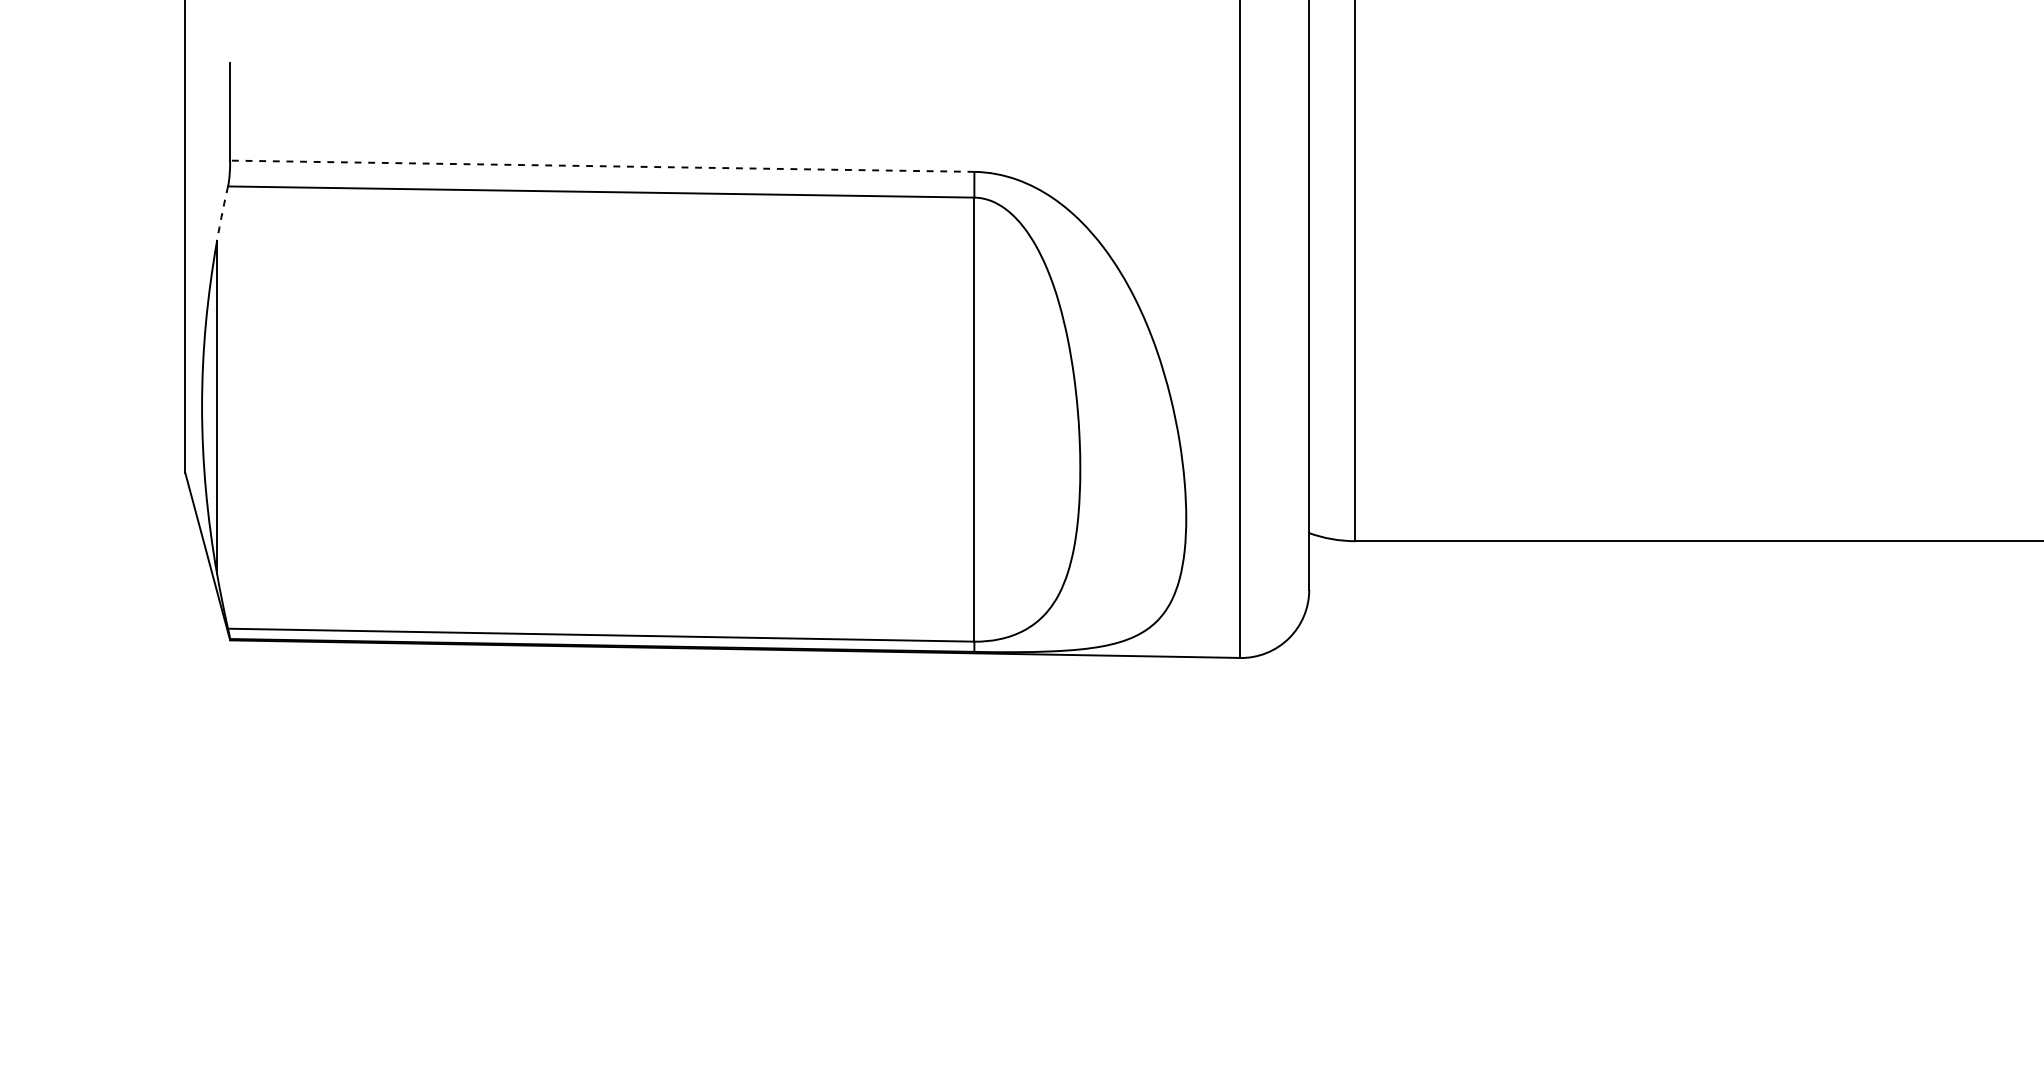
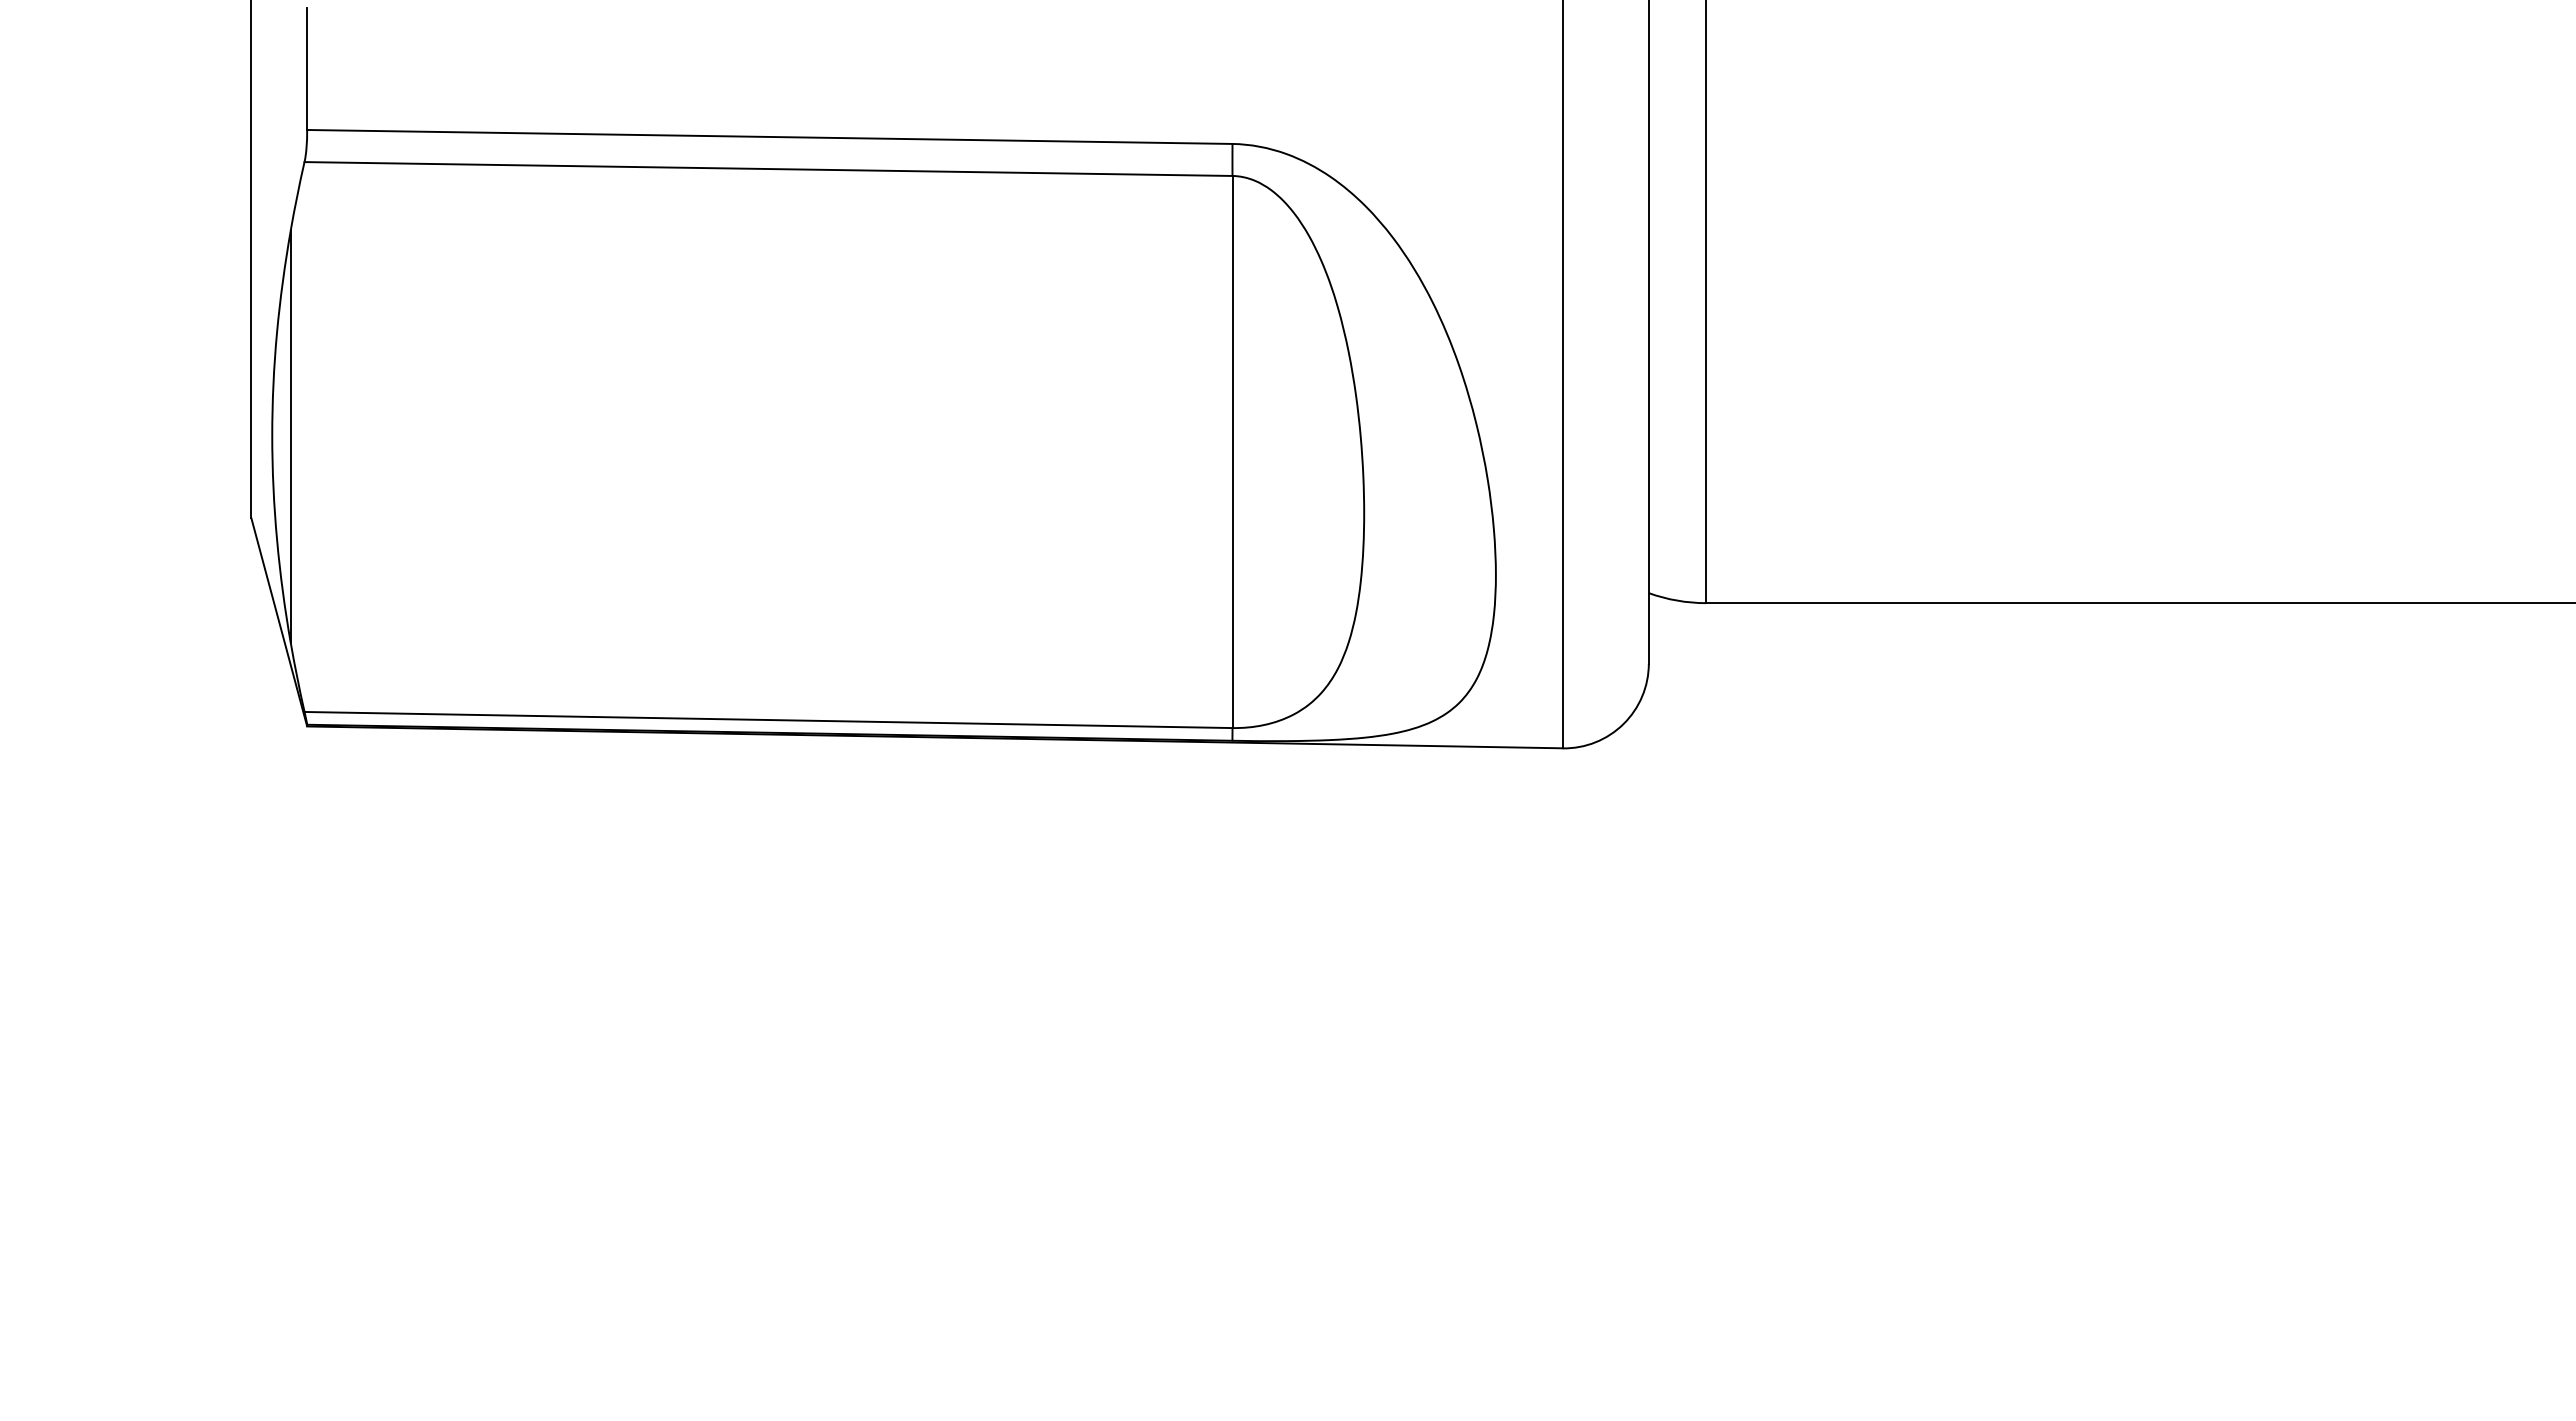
line: (602, 165) -> (769, 136), dashed -> solid
arc: (222, 214) -> (297, 196), dashed -> solid

